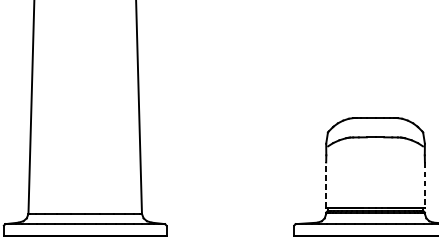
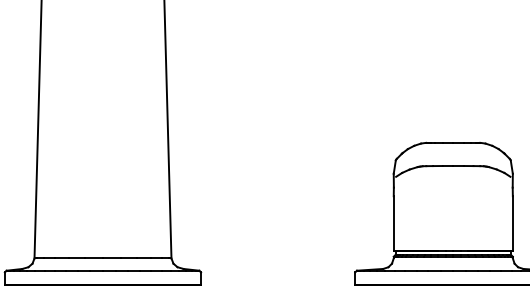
line: (326, 185) -> (393, 223), dashed -> solid
line: (424, 185) -> (512, 223), dashed -> solid

